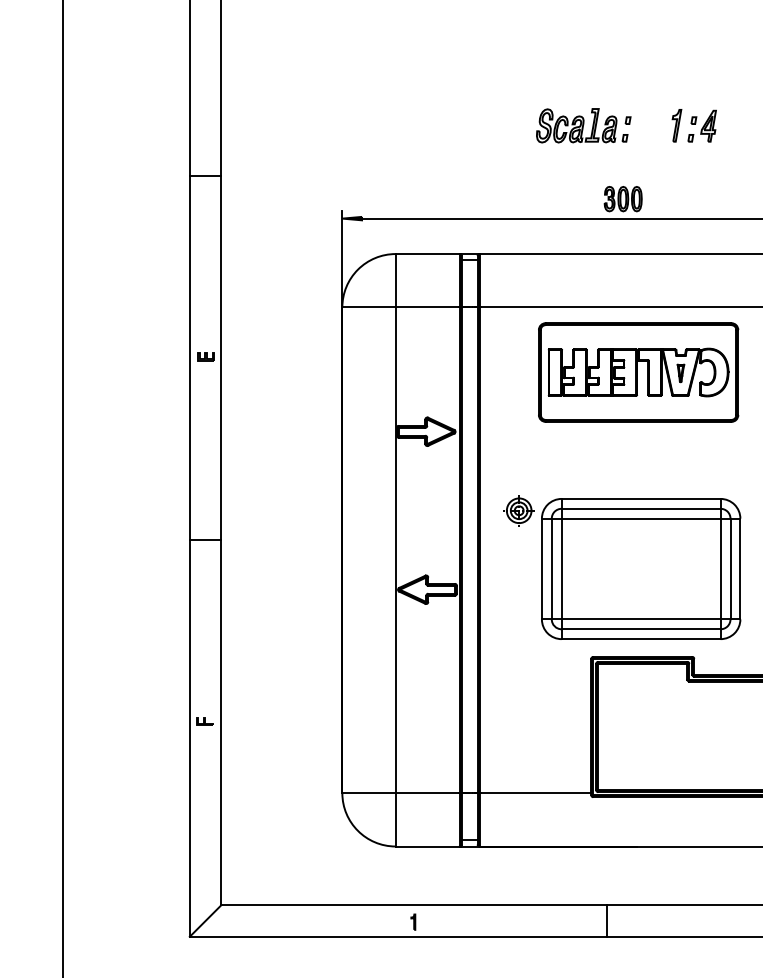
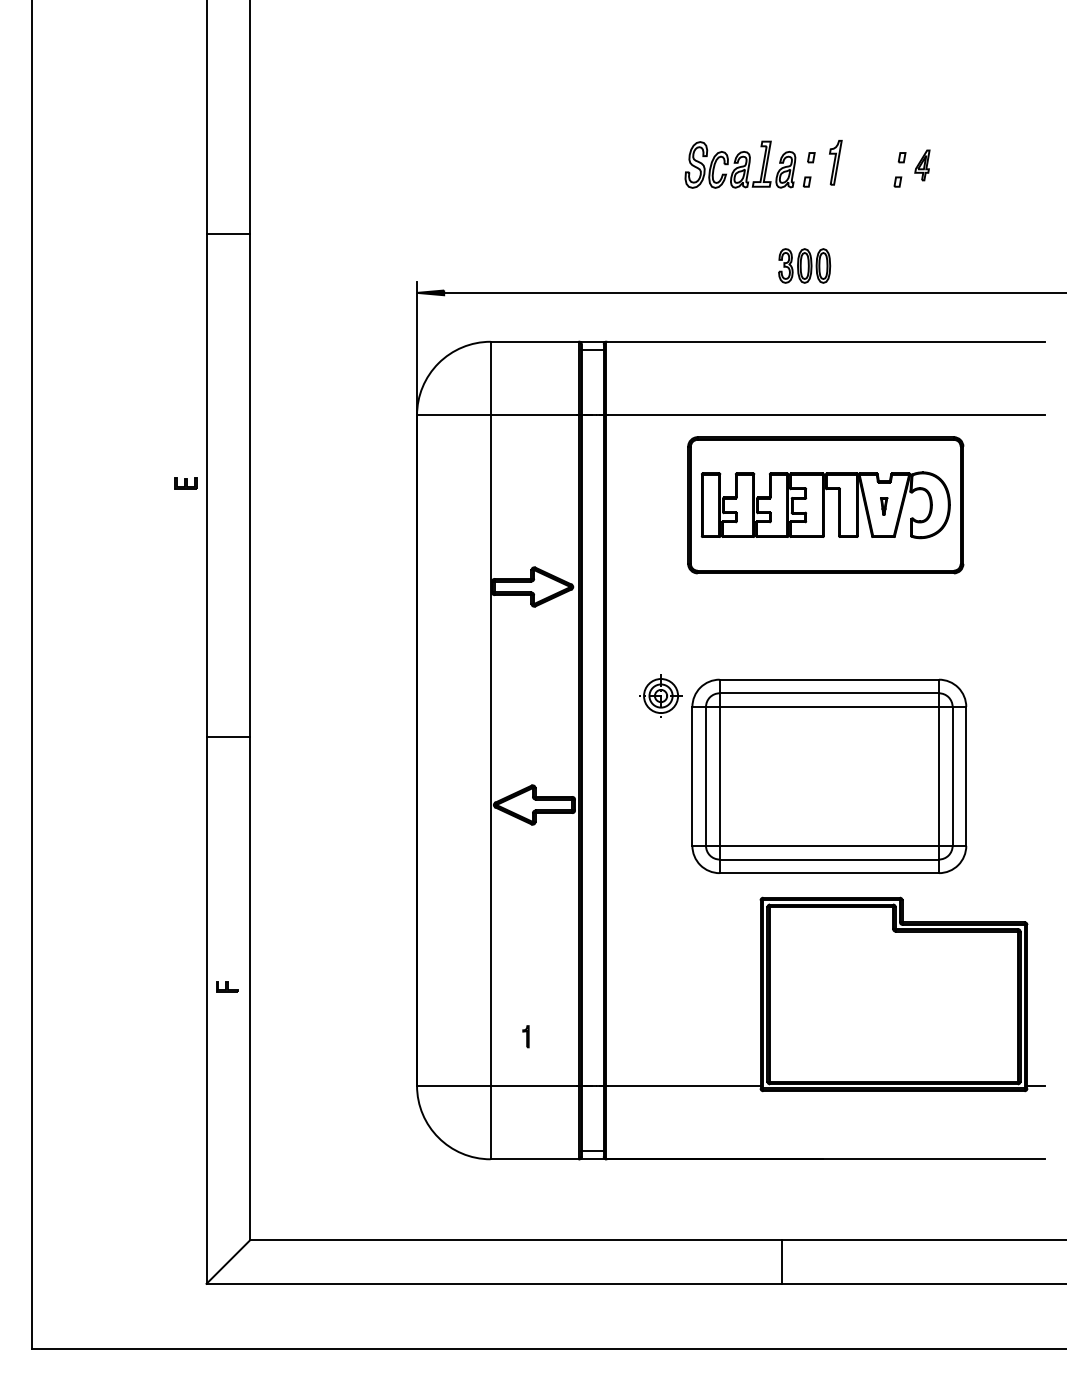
part: (676, 125) -> (835, 162), moved
part: (708, 126) -> (922, 165), size x0.7
part: (205, 356) -> (185, 483), moved
part: (680, 373) -> (883, 506), size x0.7
part: (412, 922) -> (525, 1036), moved

